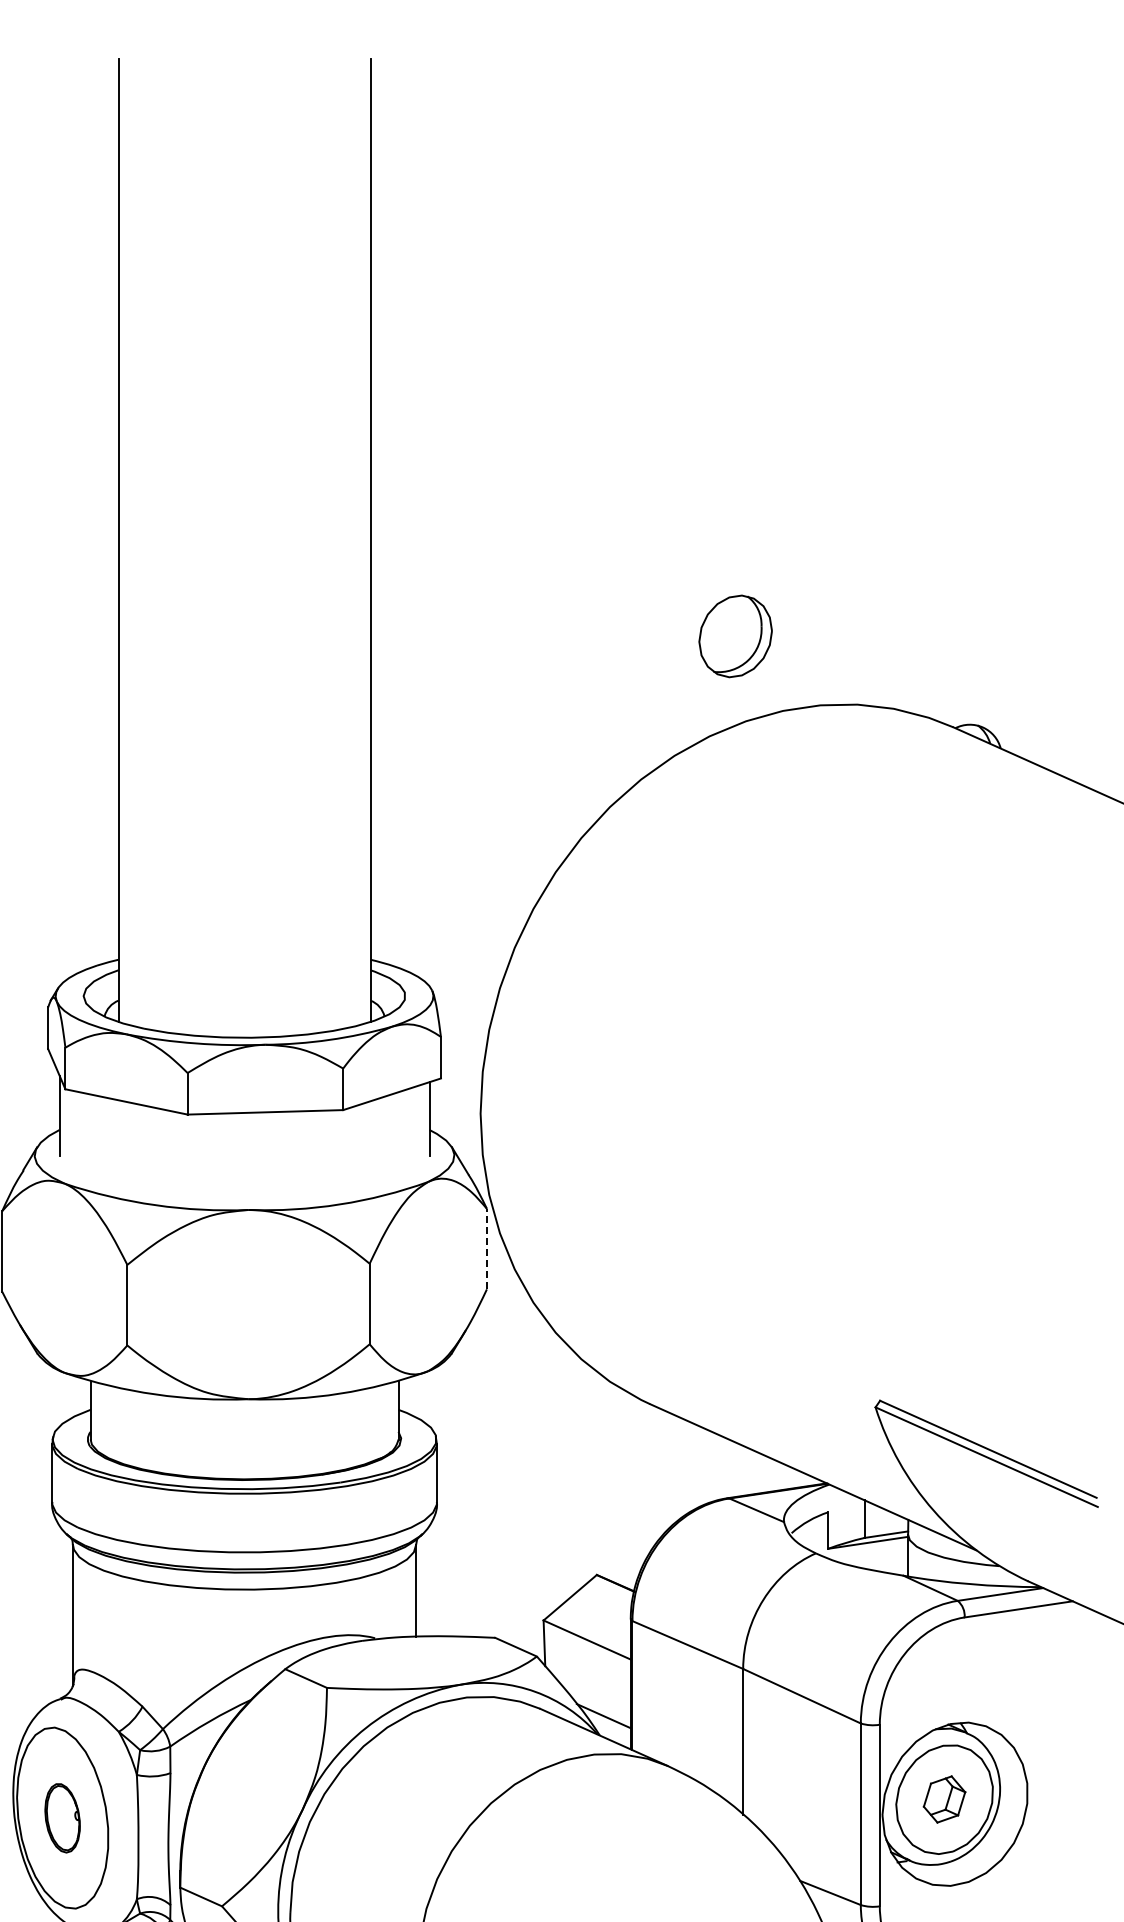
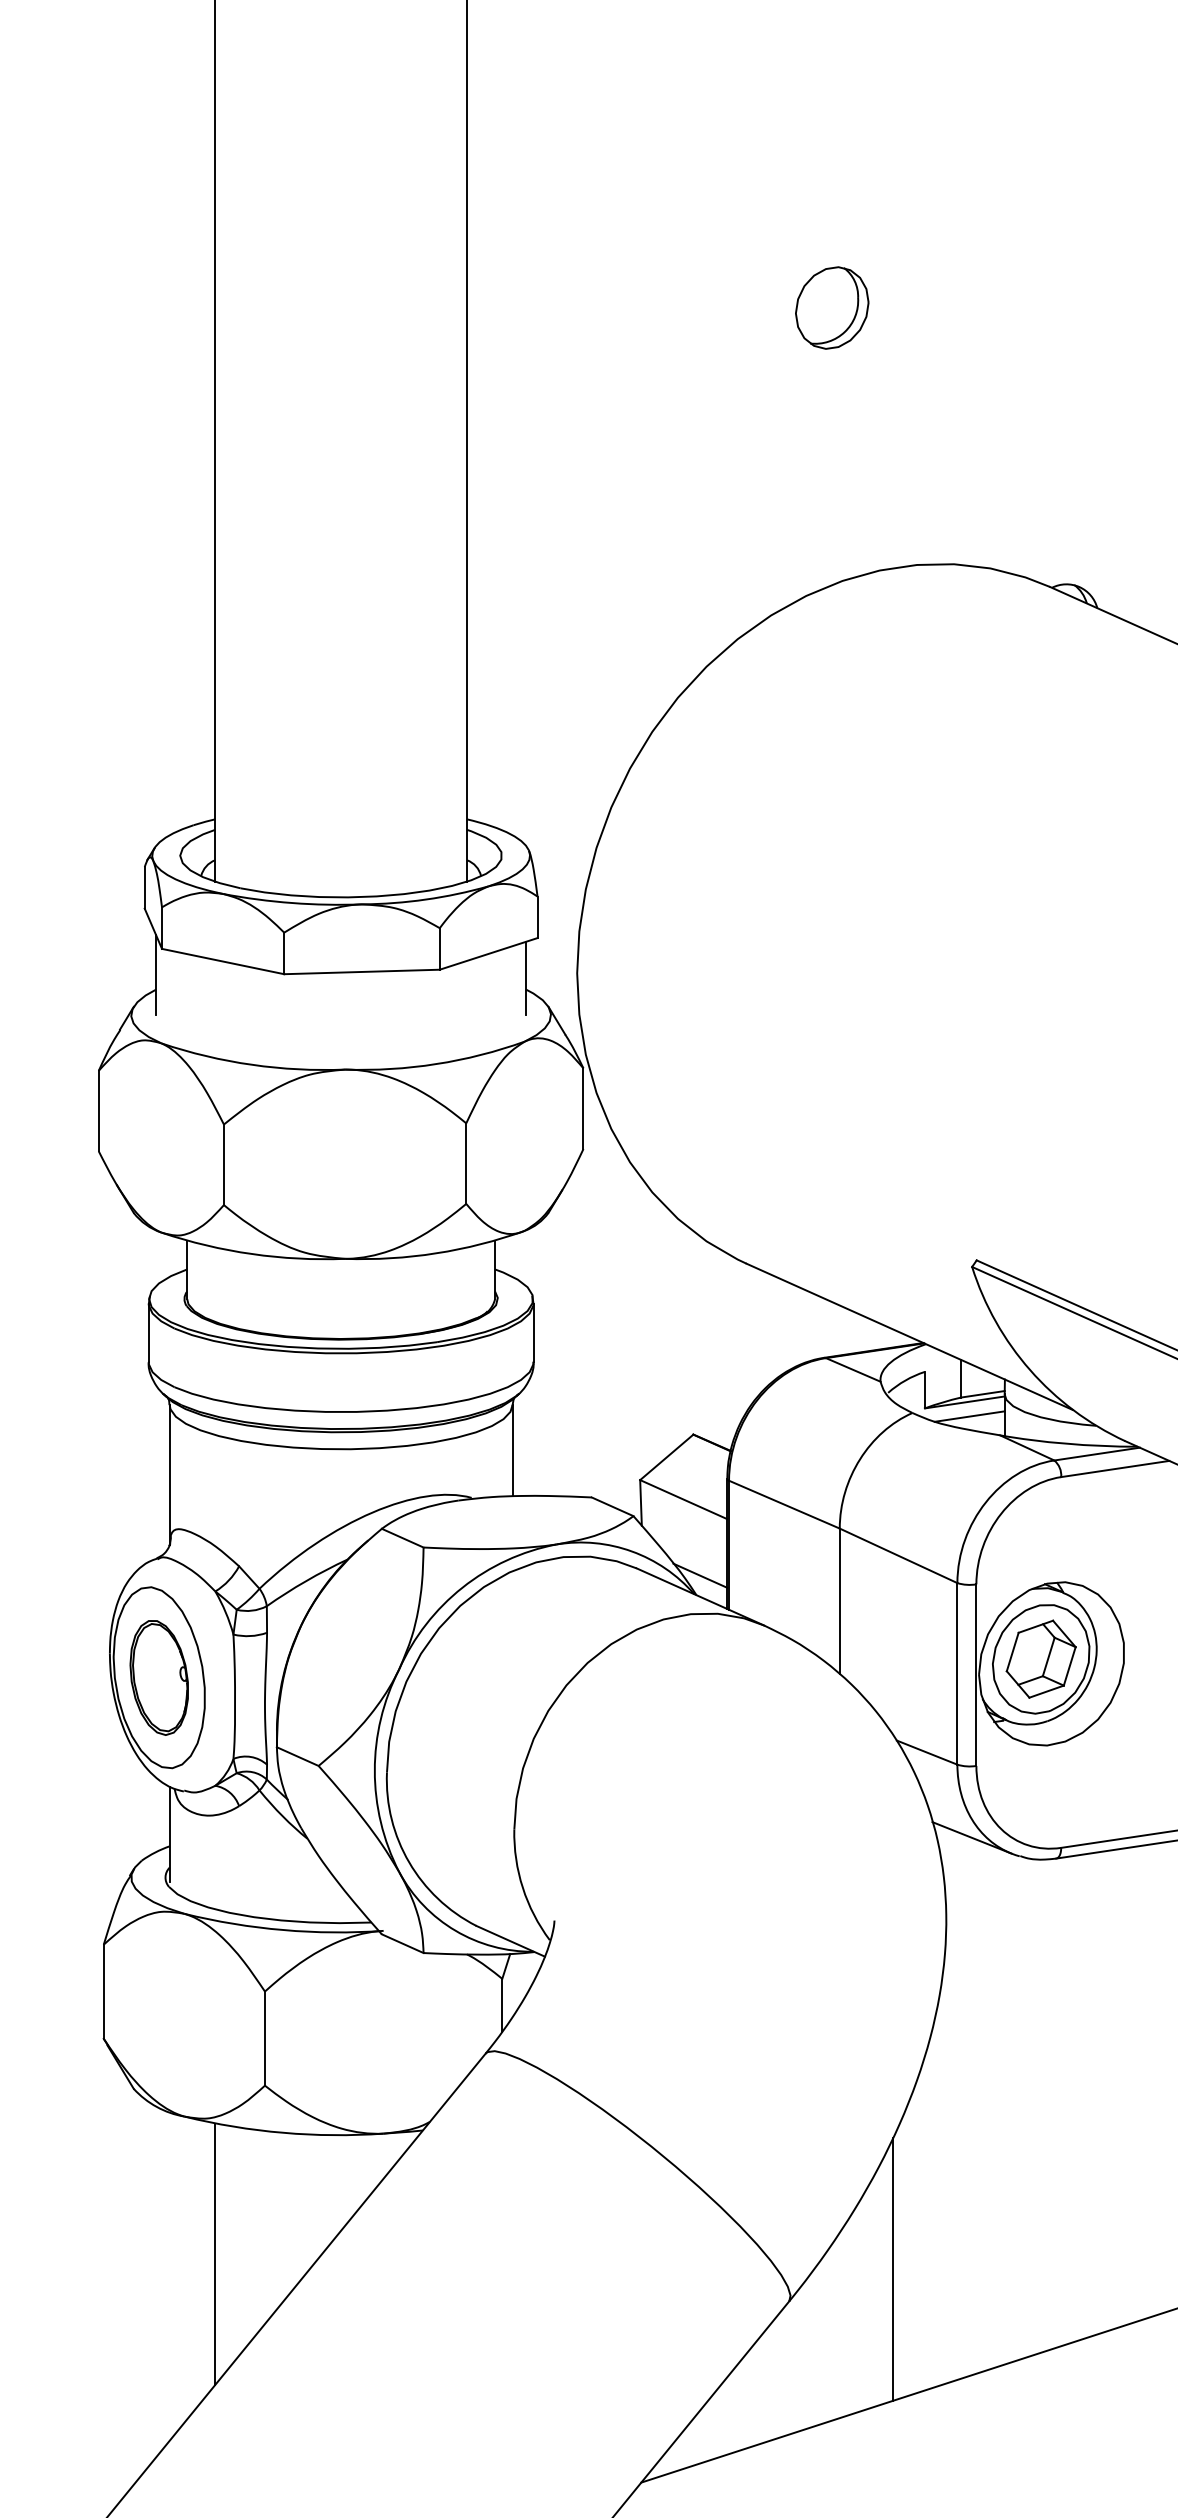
part: (735, 635) -> (832, 307), moved
line: (486, 1248) -> (583, 1108), dashed -> solid
line: (872, 1556) -> (969, 1416), added
part: (943, 1798) -> (1040, 1658), size x1.67
part: (61, 1817) -> (158, 1677), size x1.67

